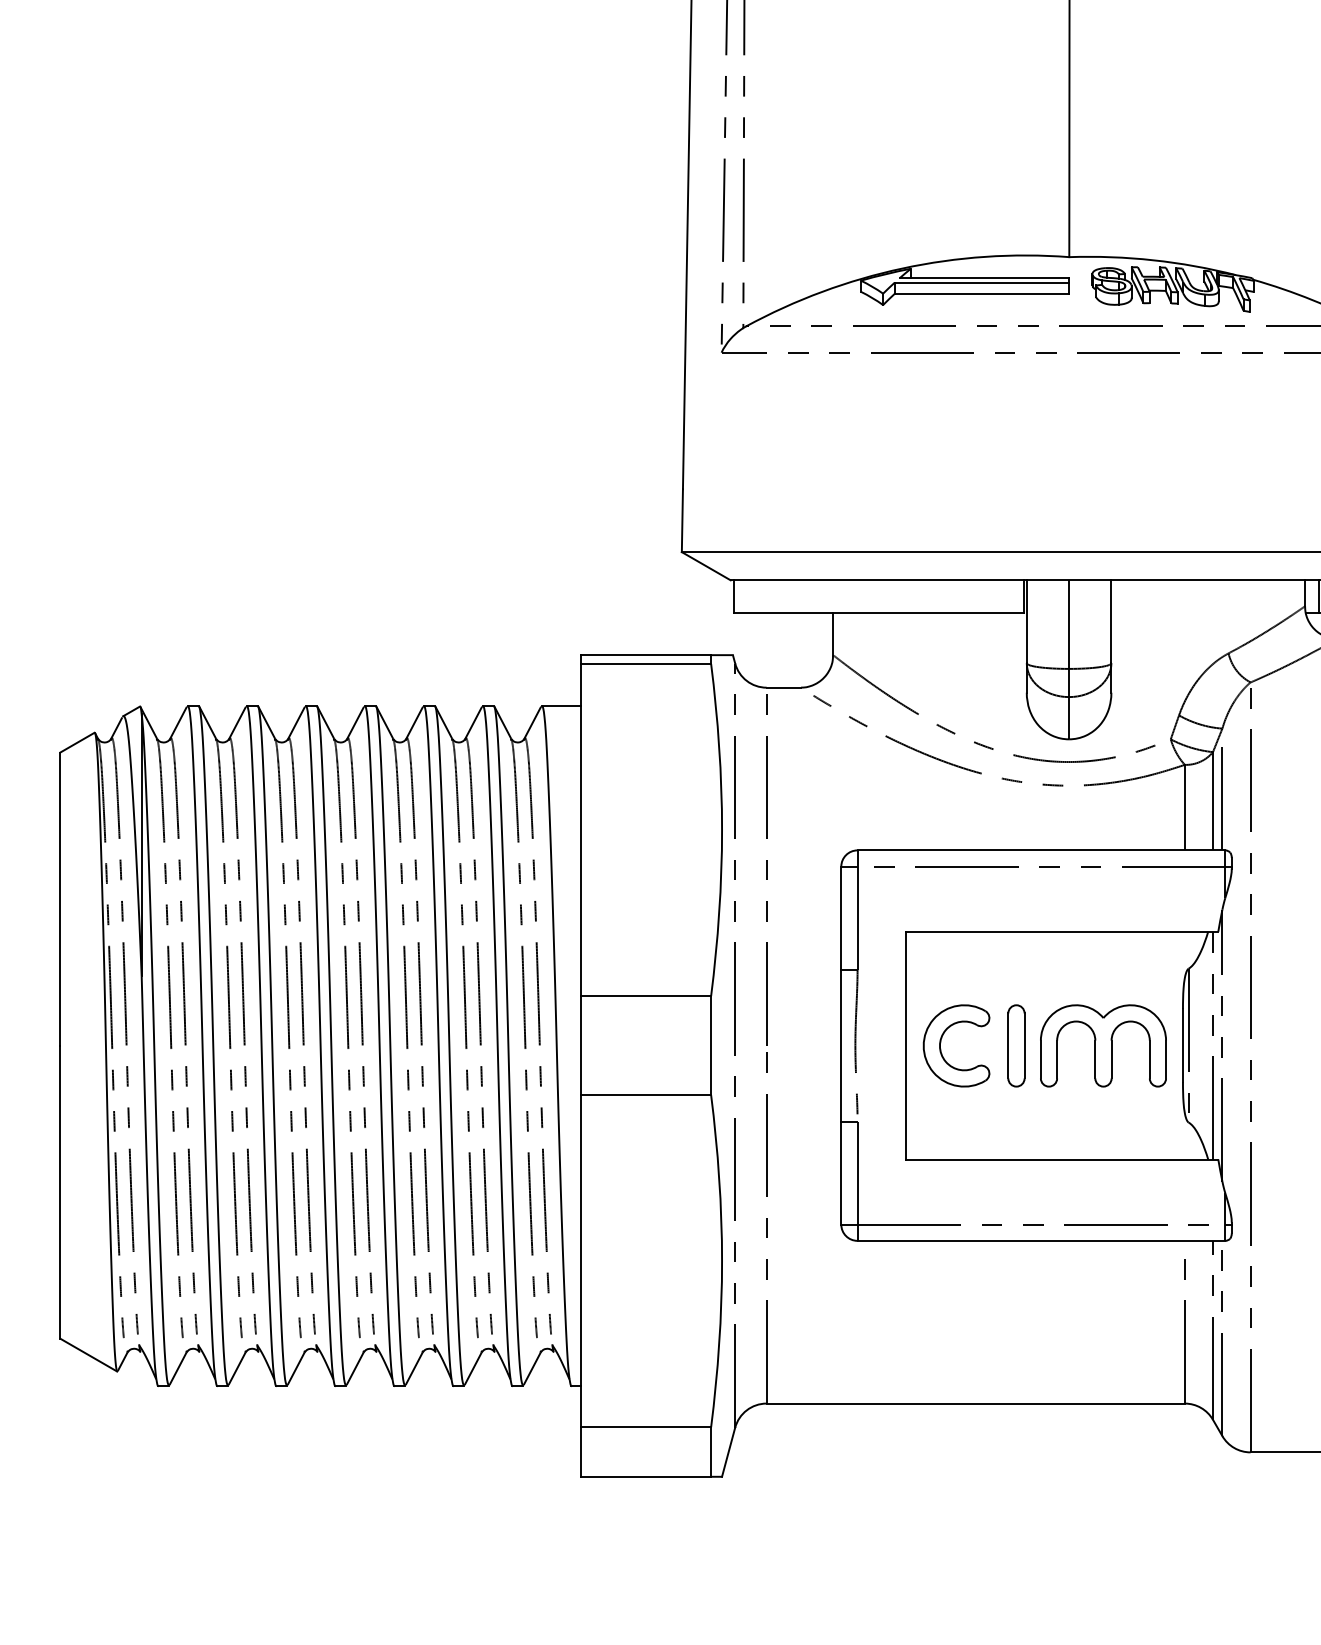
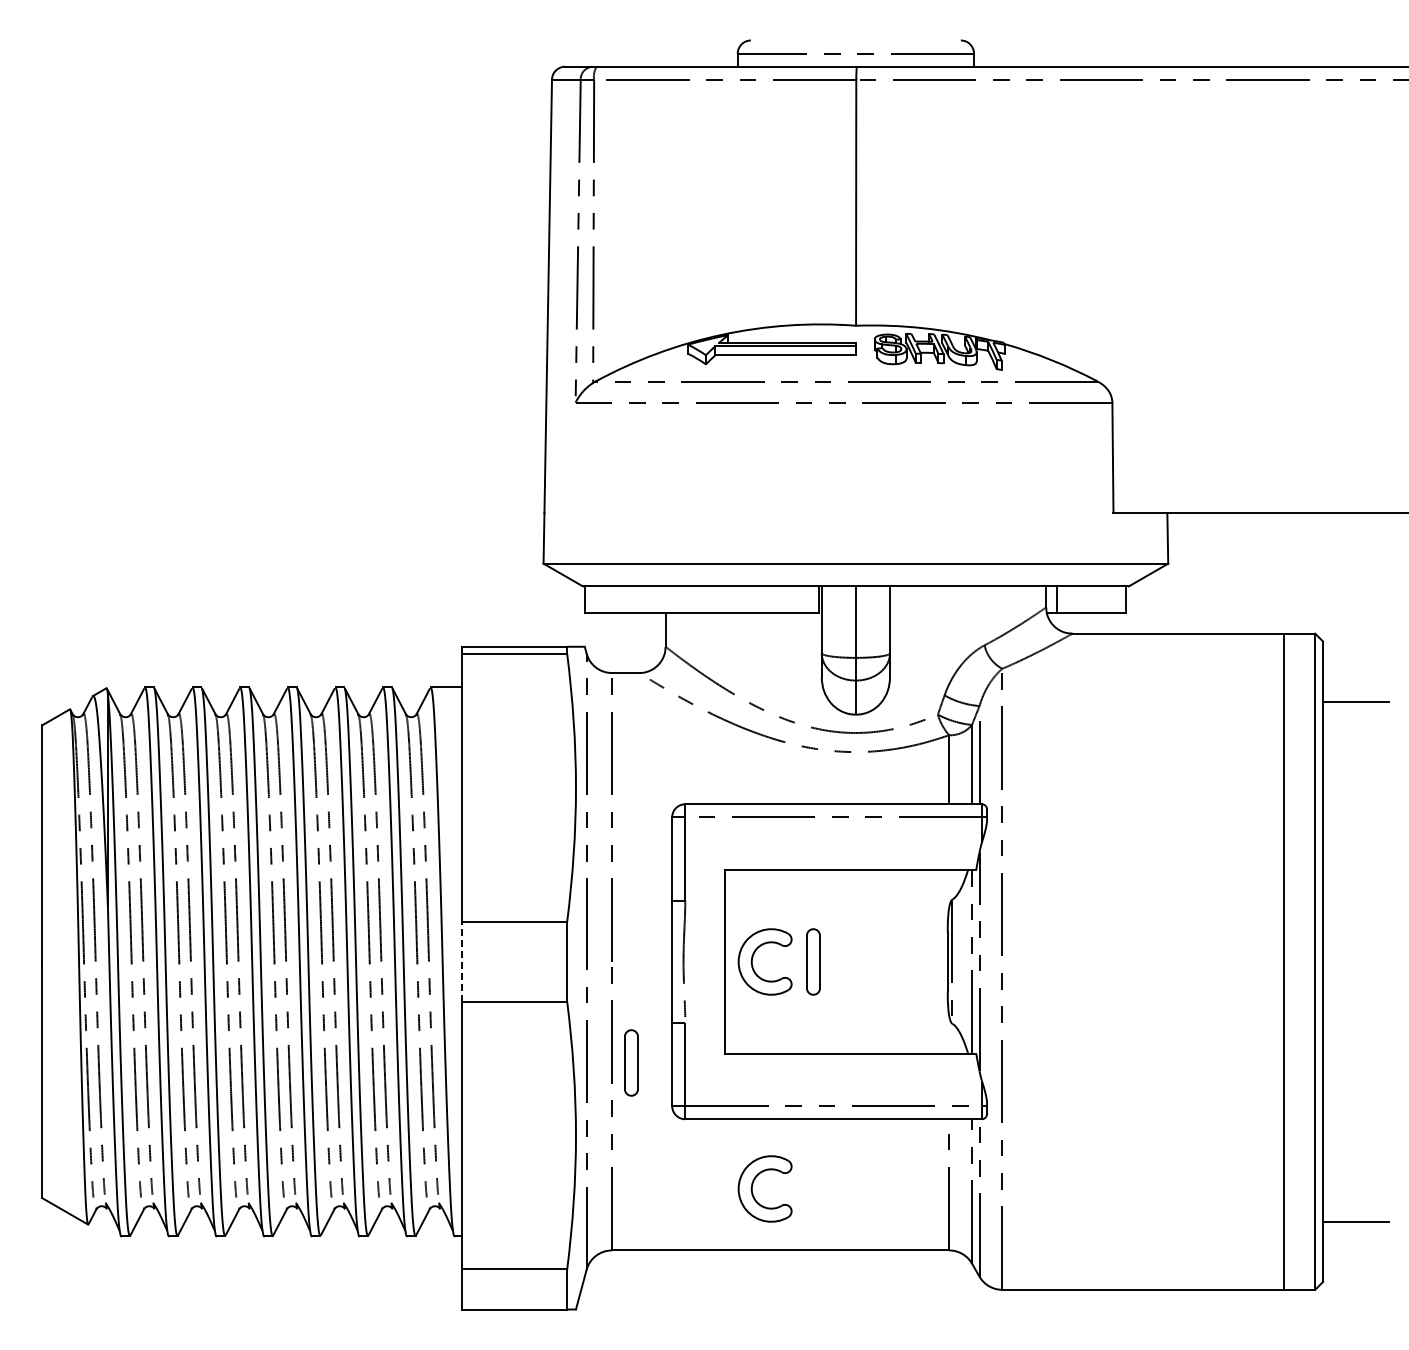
line: (581, 1045) -> (462, 961), solid -> dashed
part: (1103, 1045) -> (883, 961), removed
part: (790, 1170) -> (631, 1062), added
part: (942, 1321) -> (753, 1184), added

